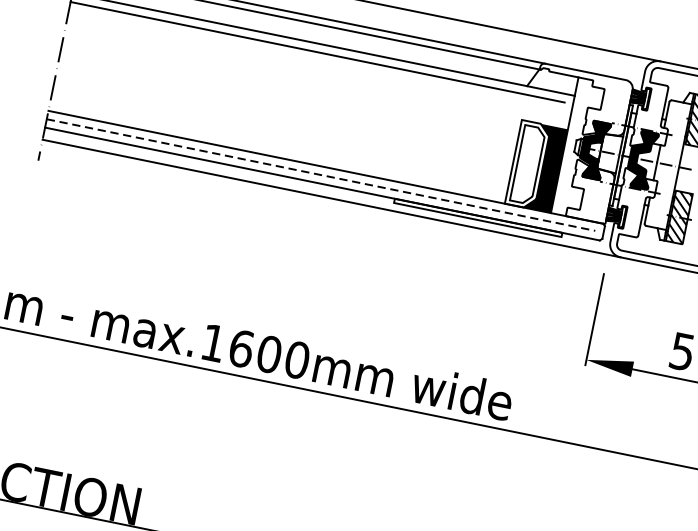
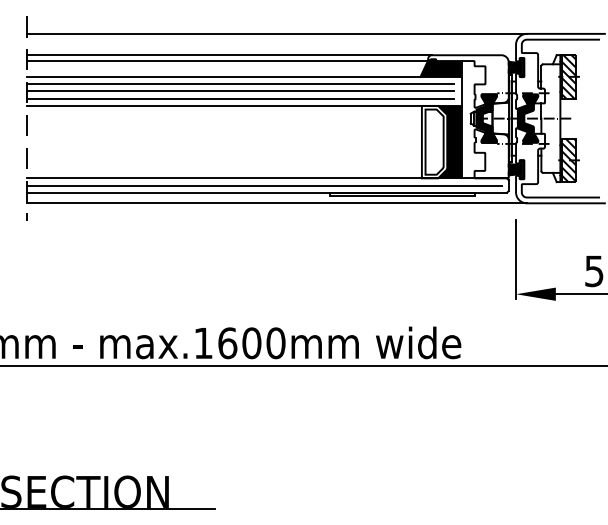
line: (315, 60) -> (240, 91), added
line: (313, 68) -> (240, 98), added
line: (316, 77) -> (244, 105), added
fill: (552, 79) -> (440, 67), added
line: (321, 174) -> (264, 185), dashed -> solid

